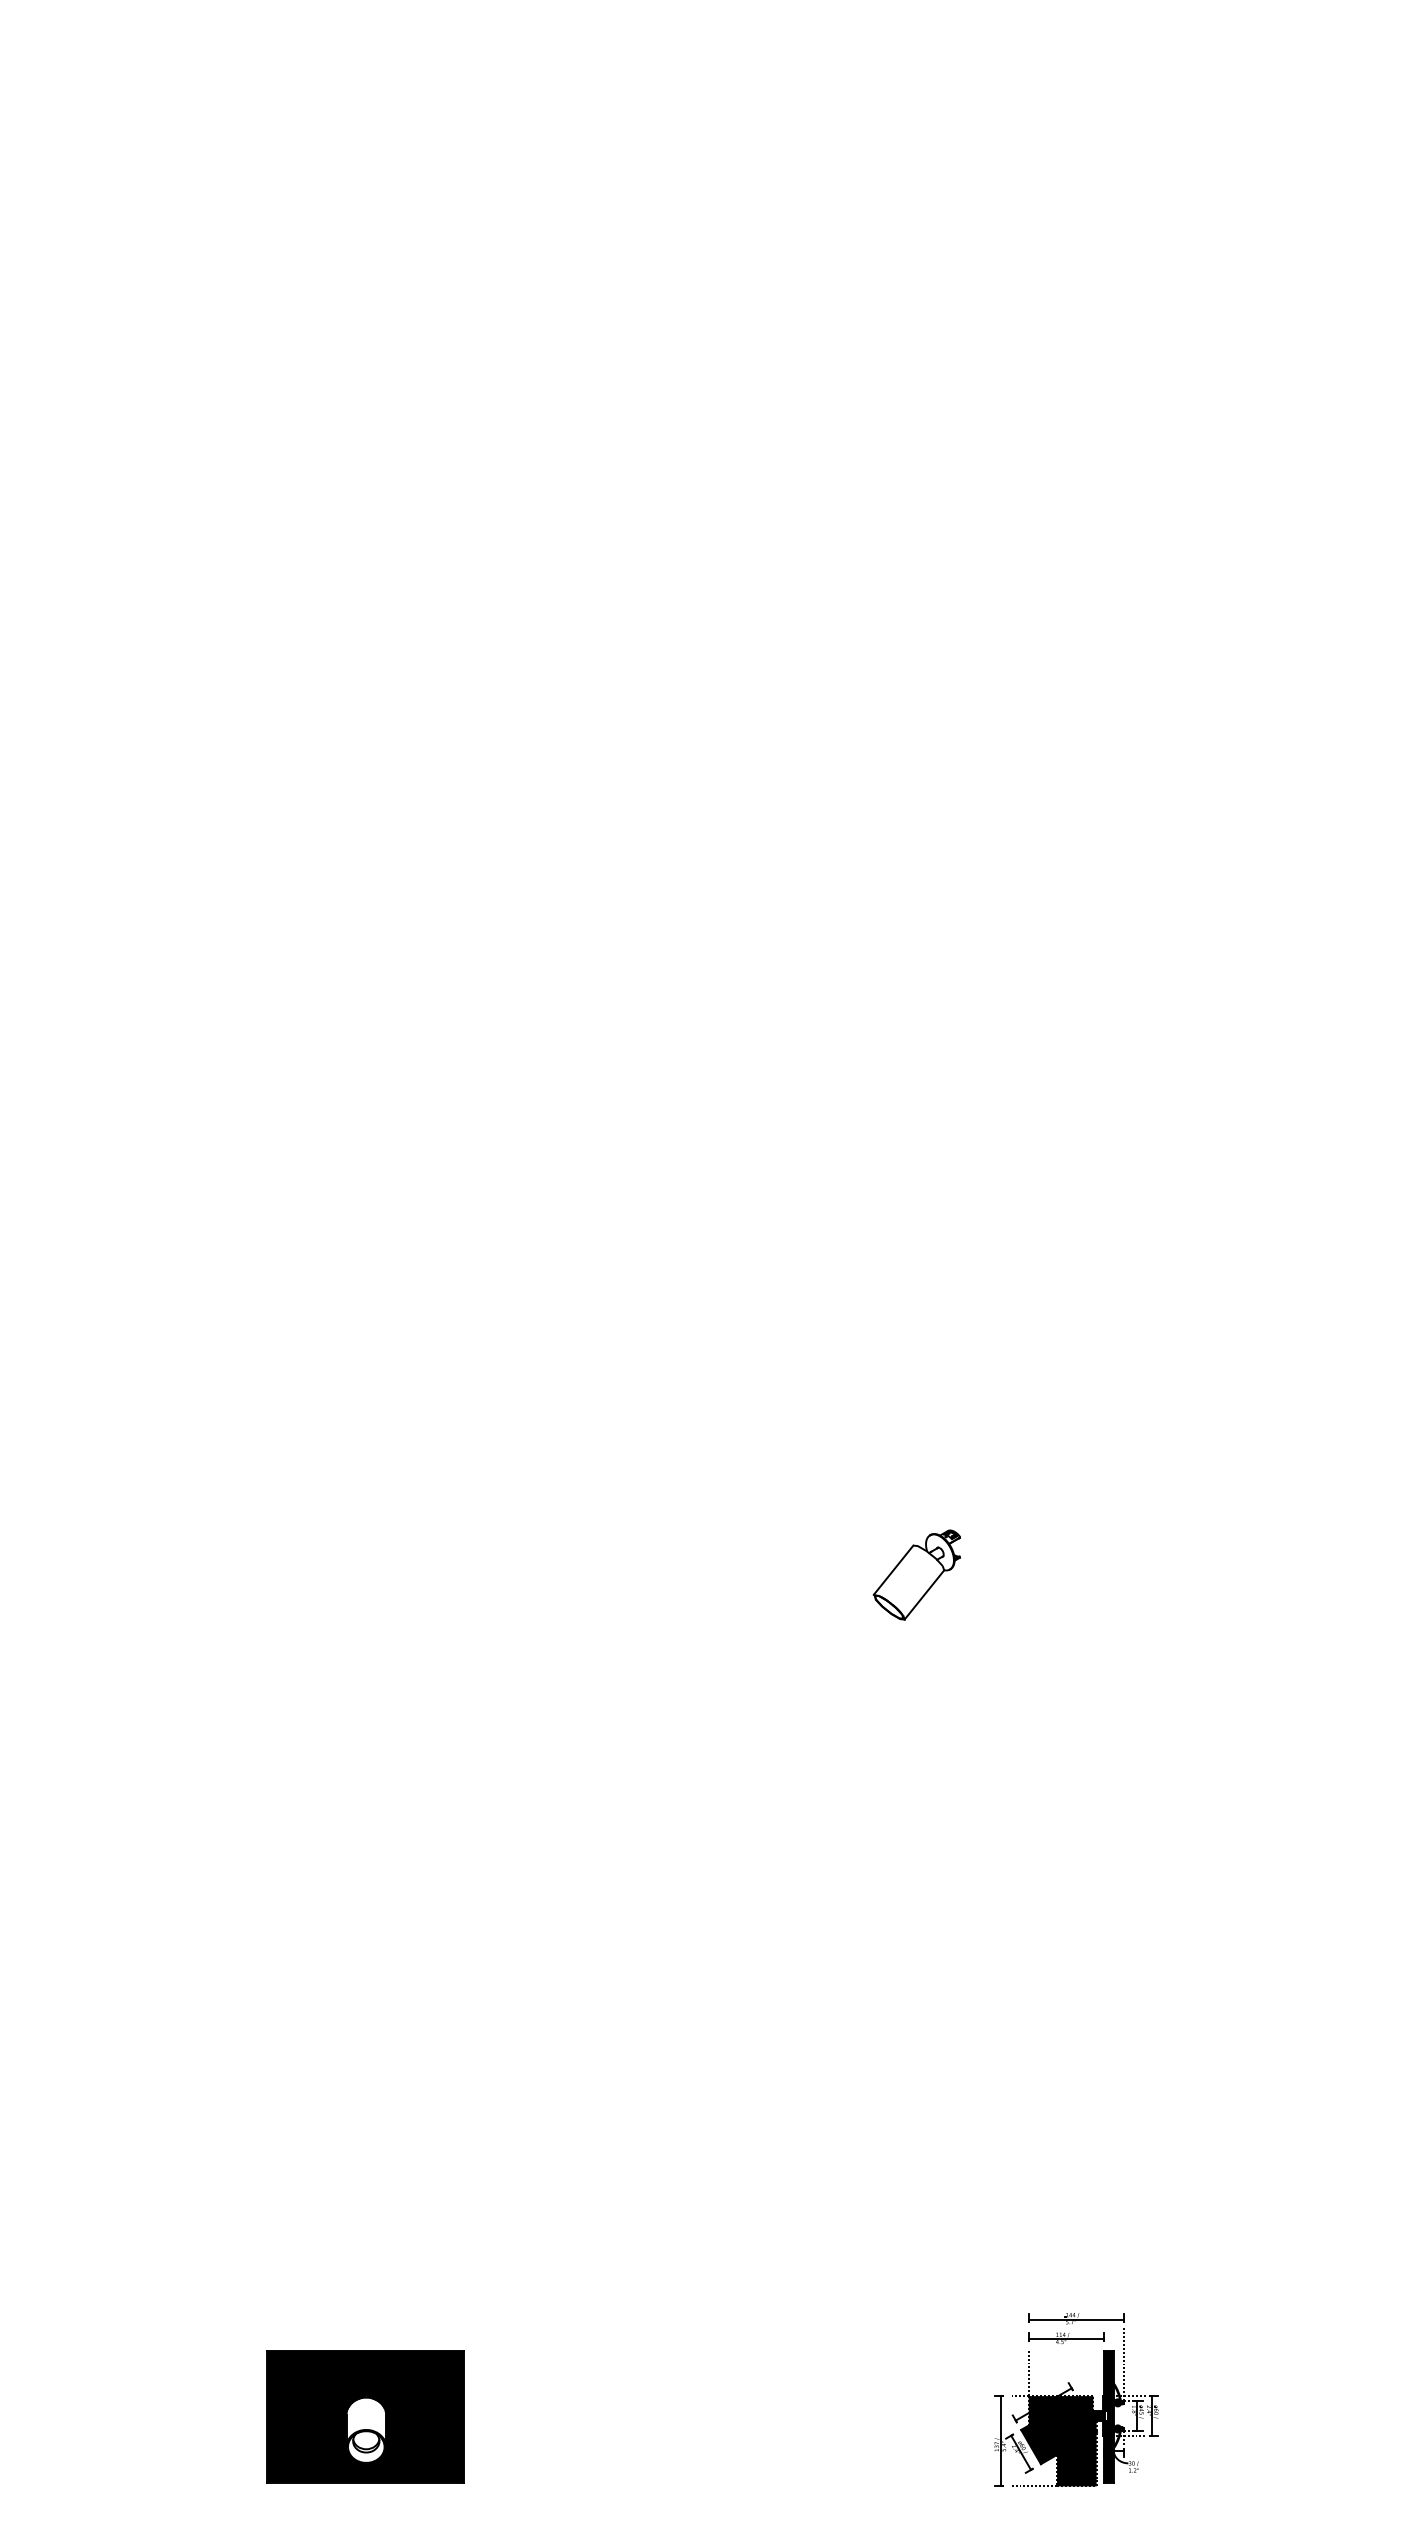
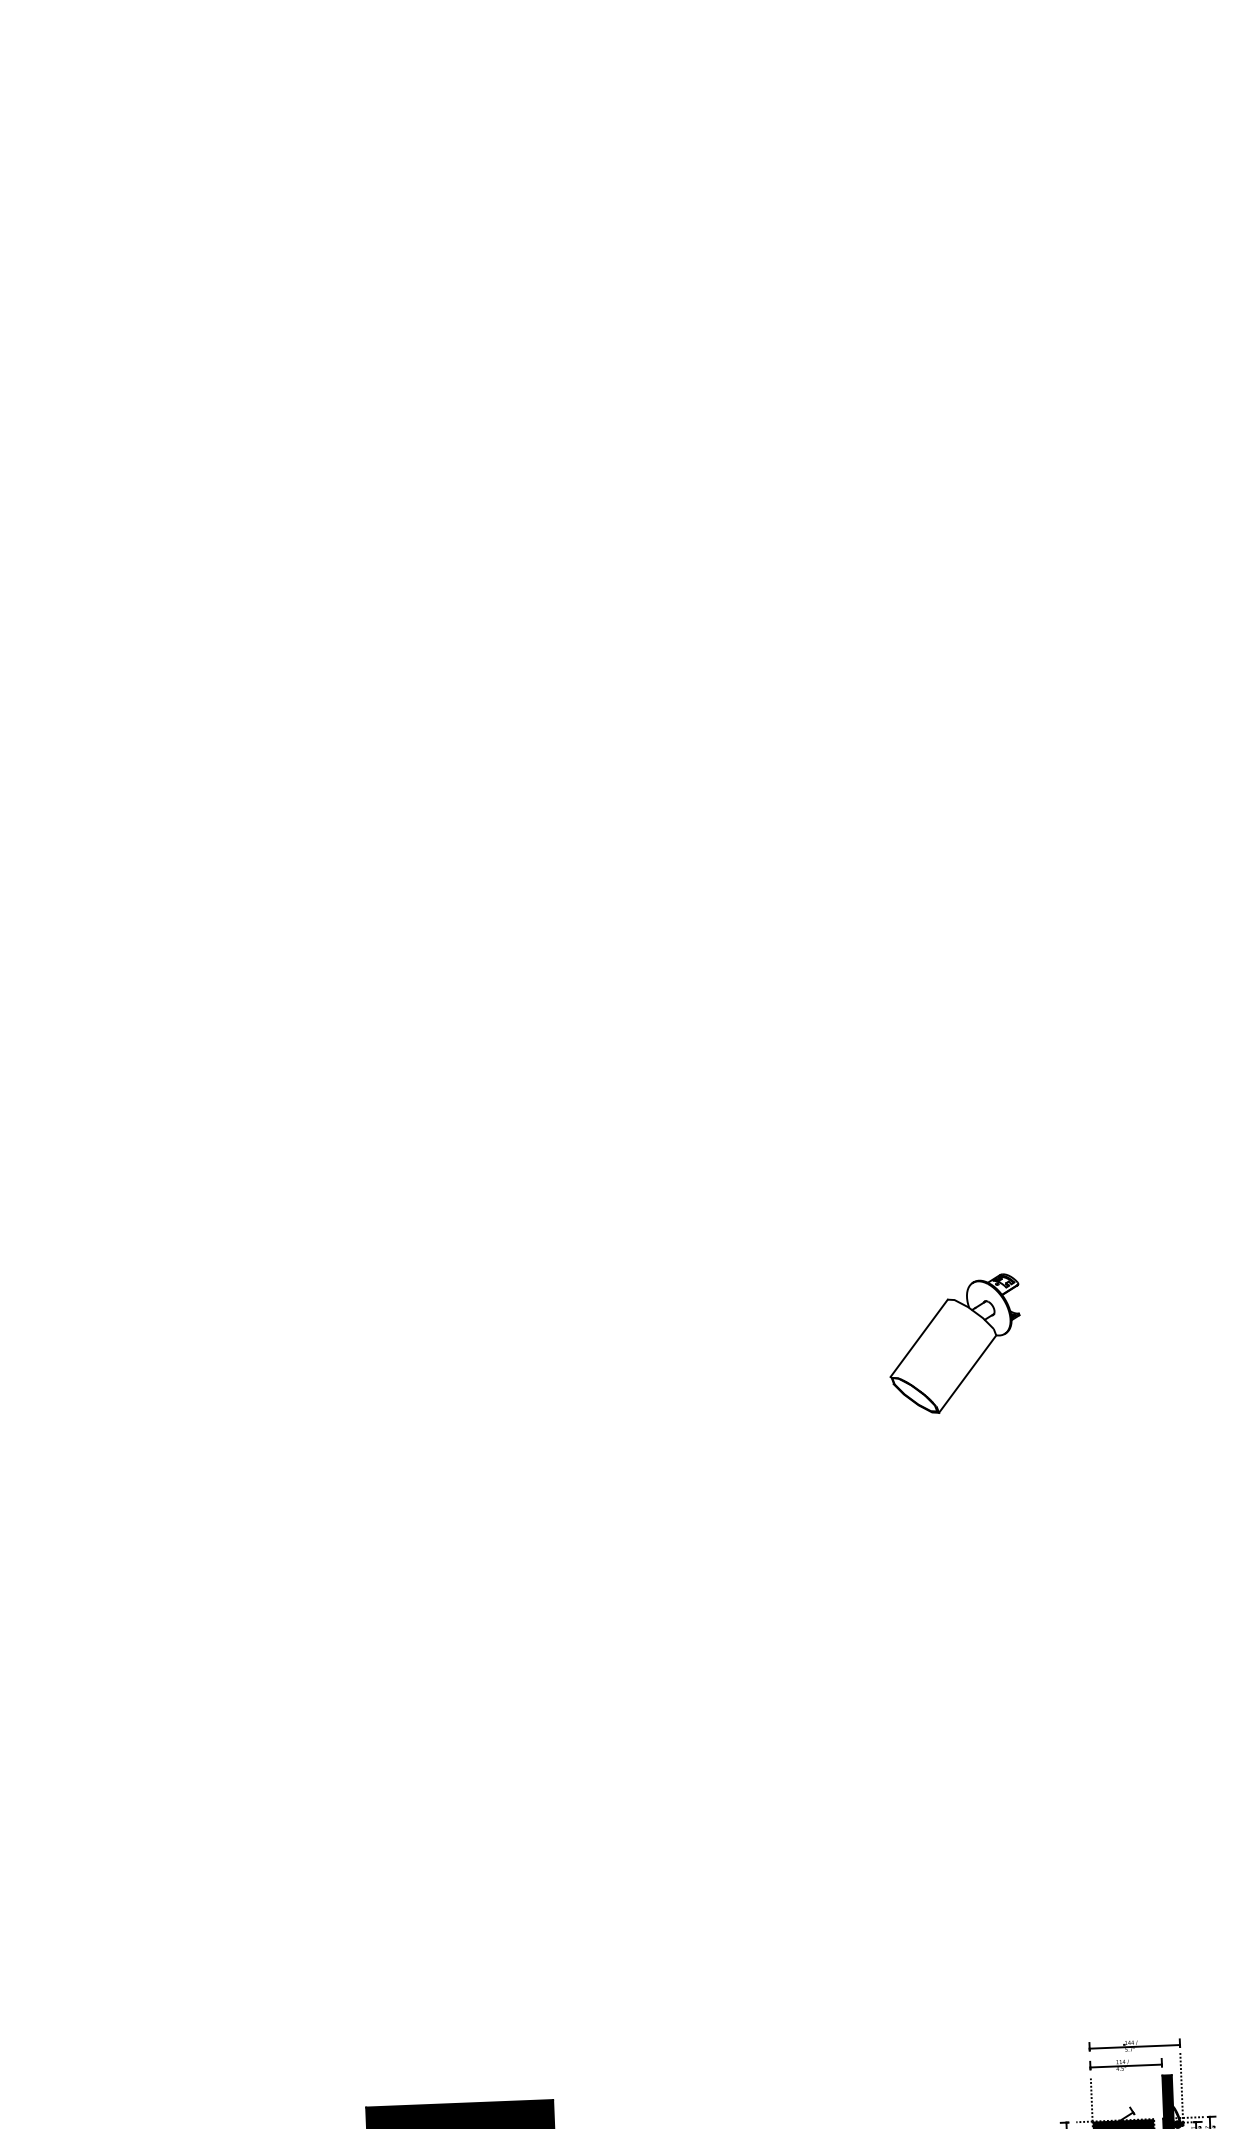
part: (916, 1574) -> (954, 1343), size x1.6

